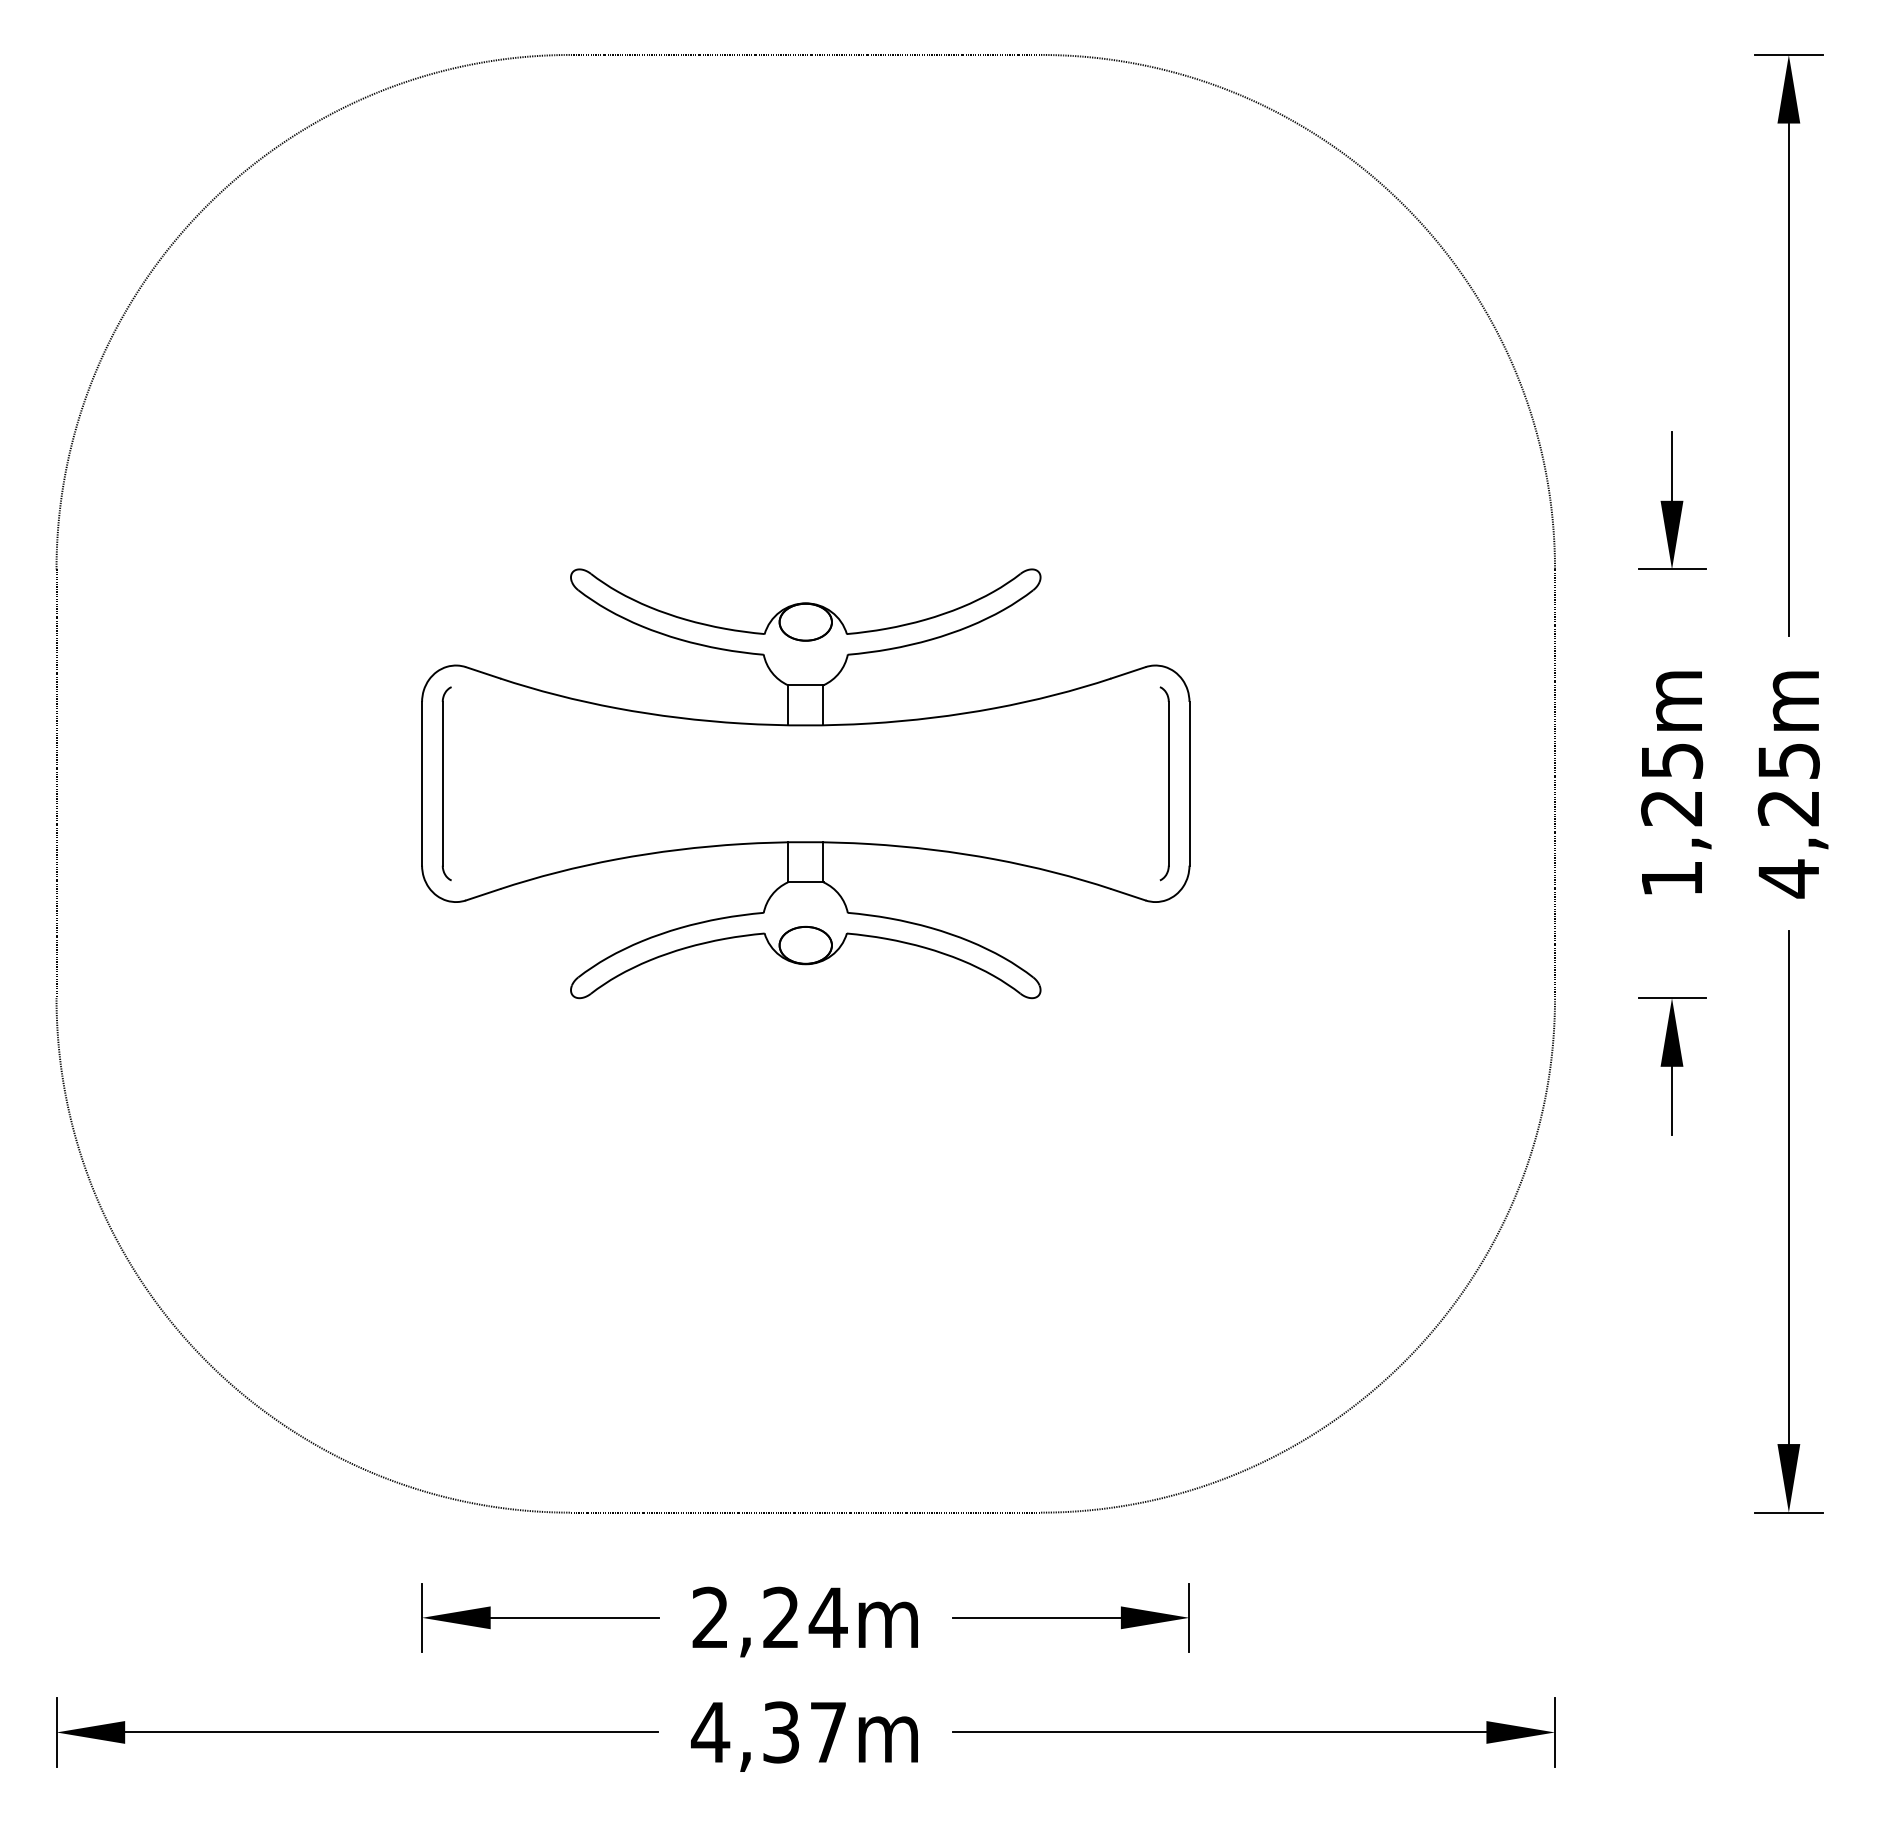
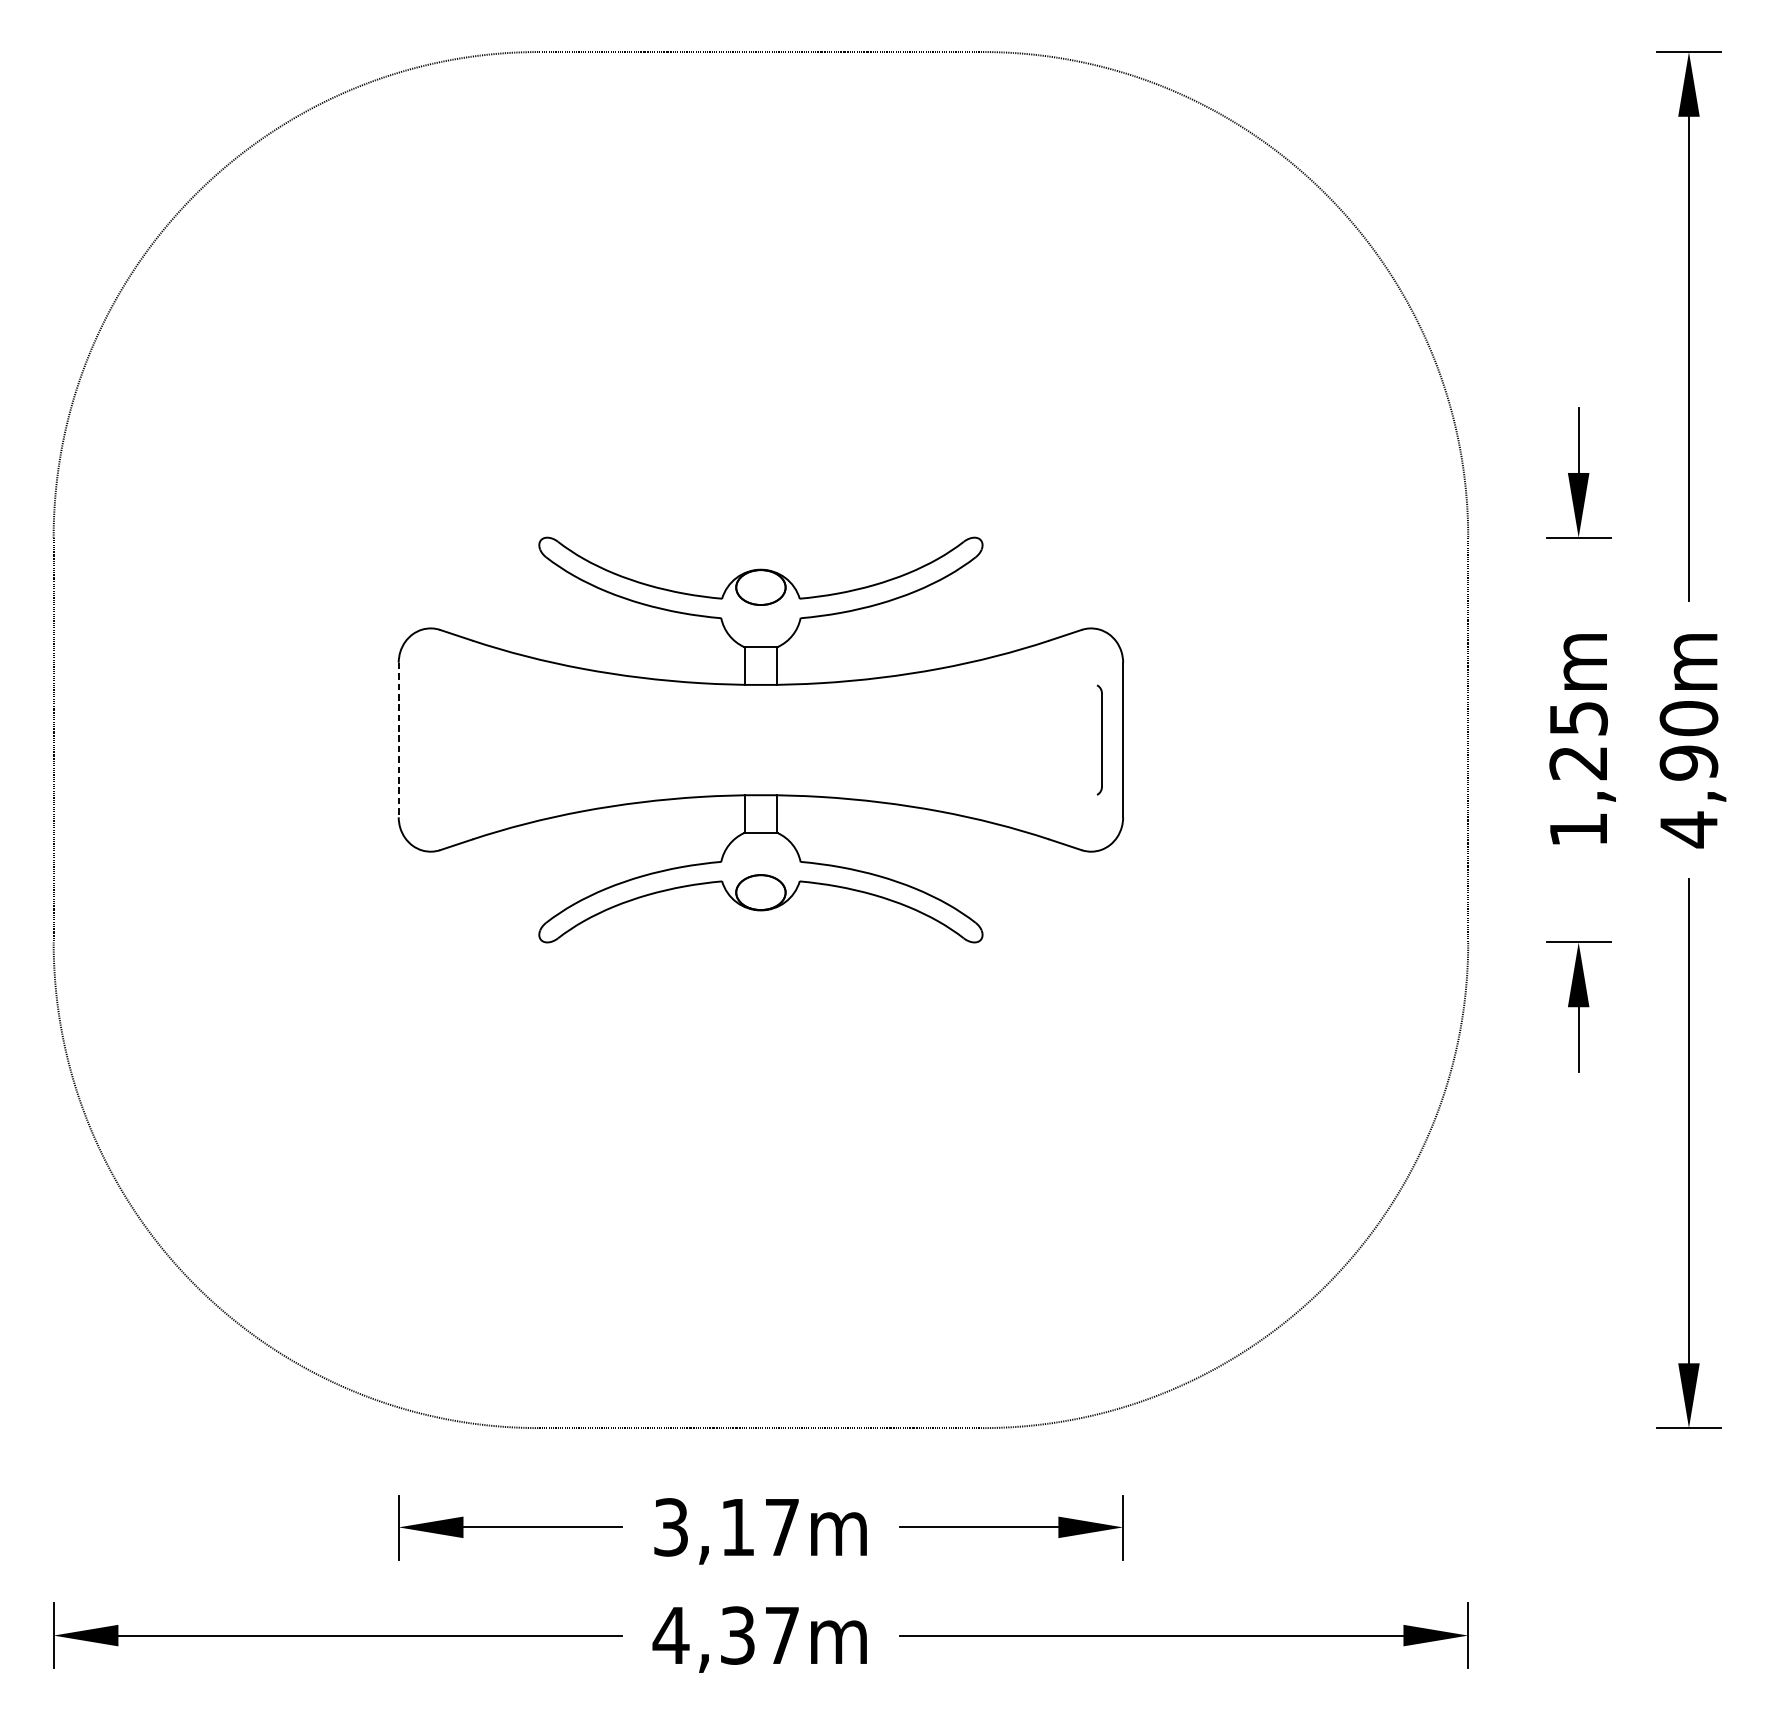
line: (422, 783) -> (399, 739), solid -> dashed
part: (446, 783) -> (421, 739), removed
part: (1164, 783) -> (1099, 739), size x0.6
text: (1788, 784) -> (1688, 740), 4,25m -> 4,90m
text: (769, 1617) -> (726, 1527), 2,24m -> 3,17m

